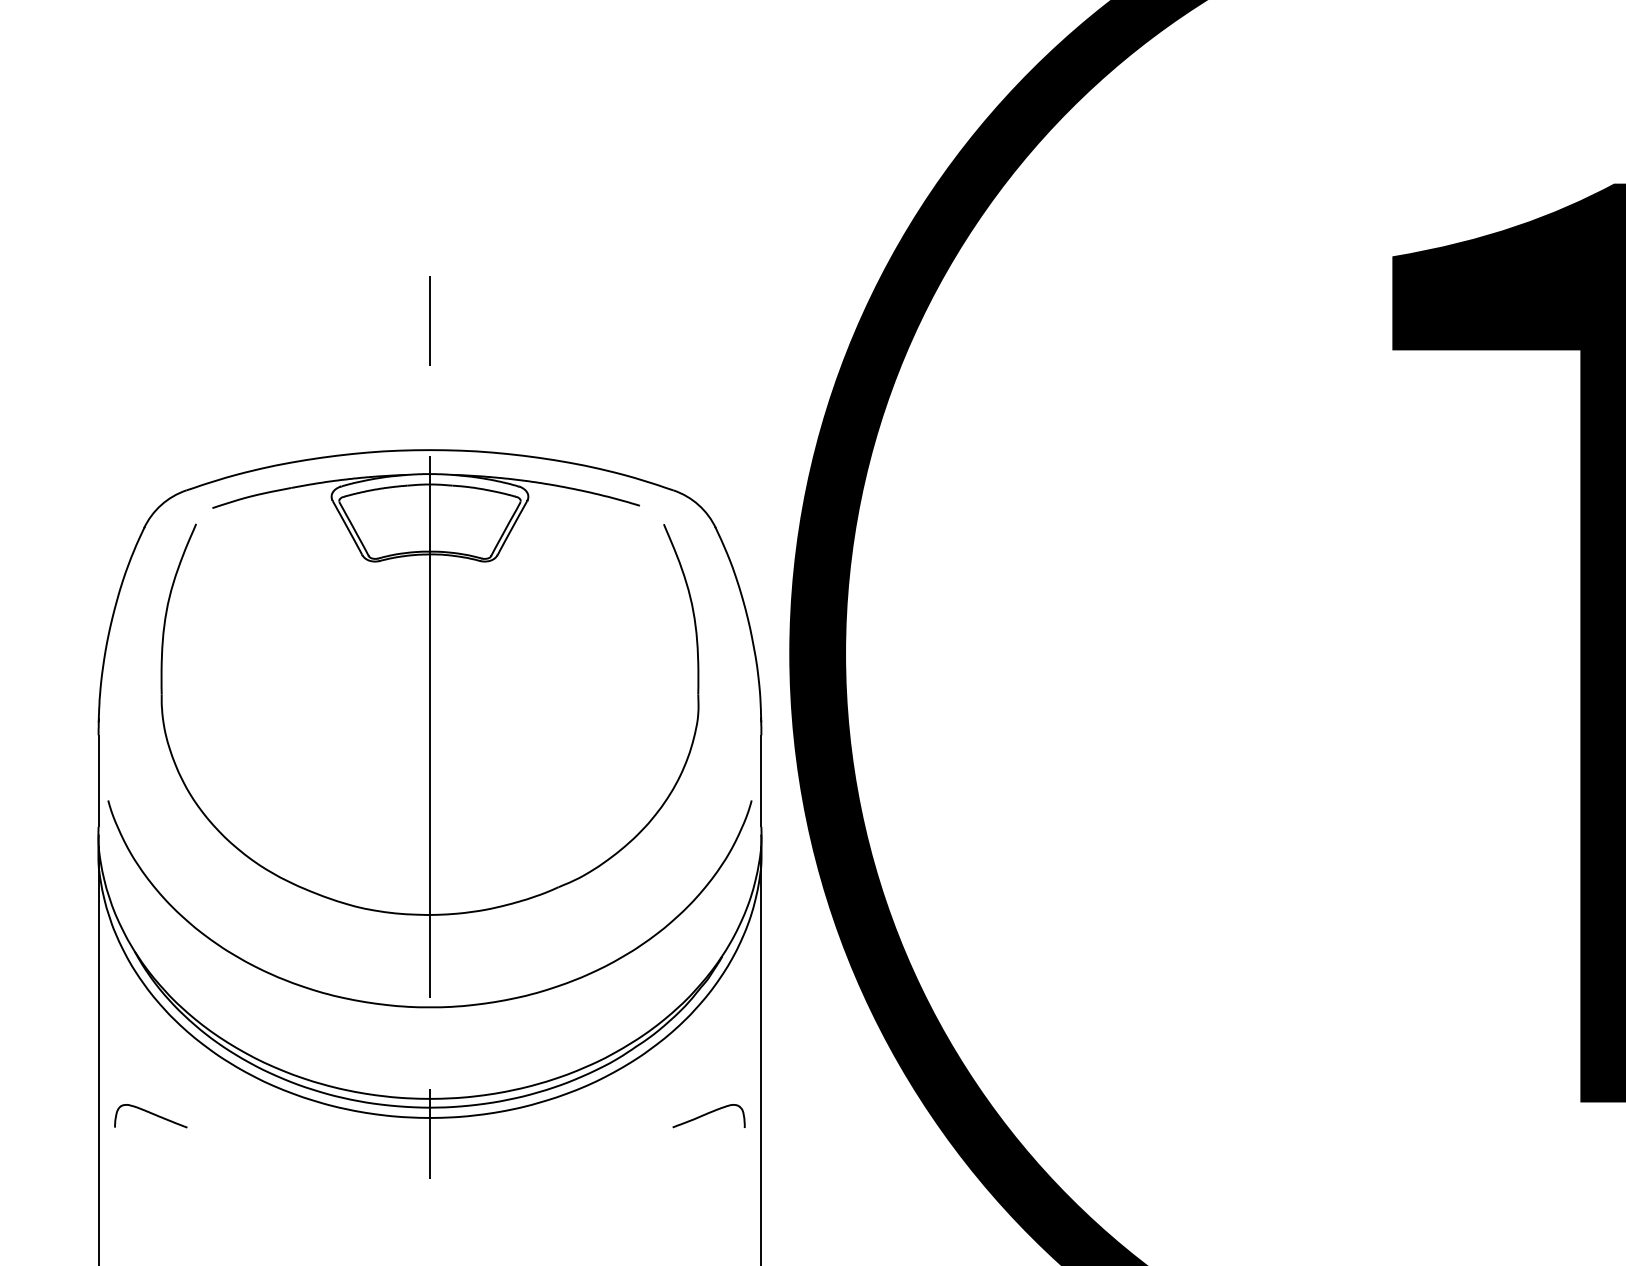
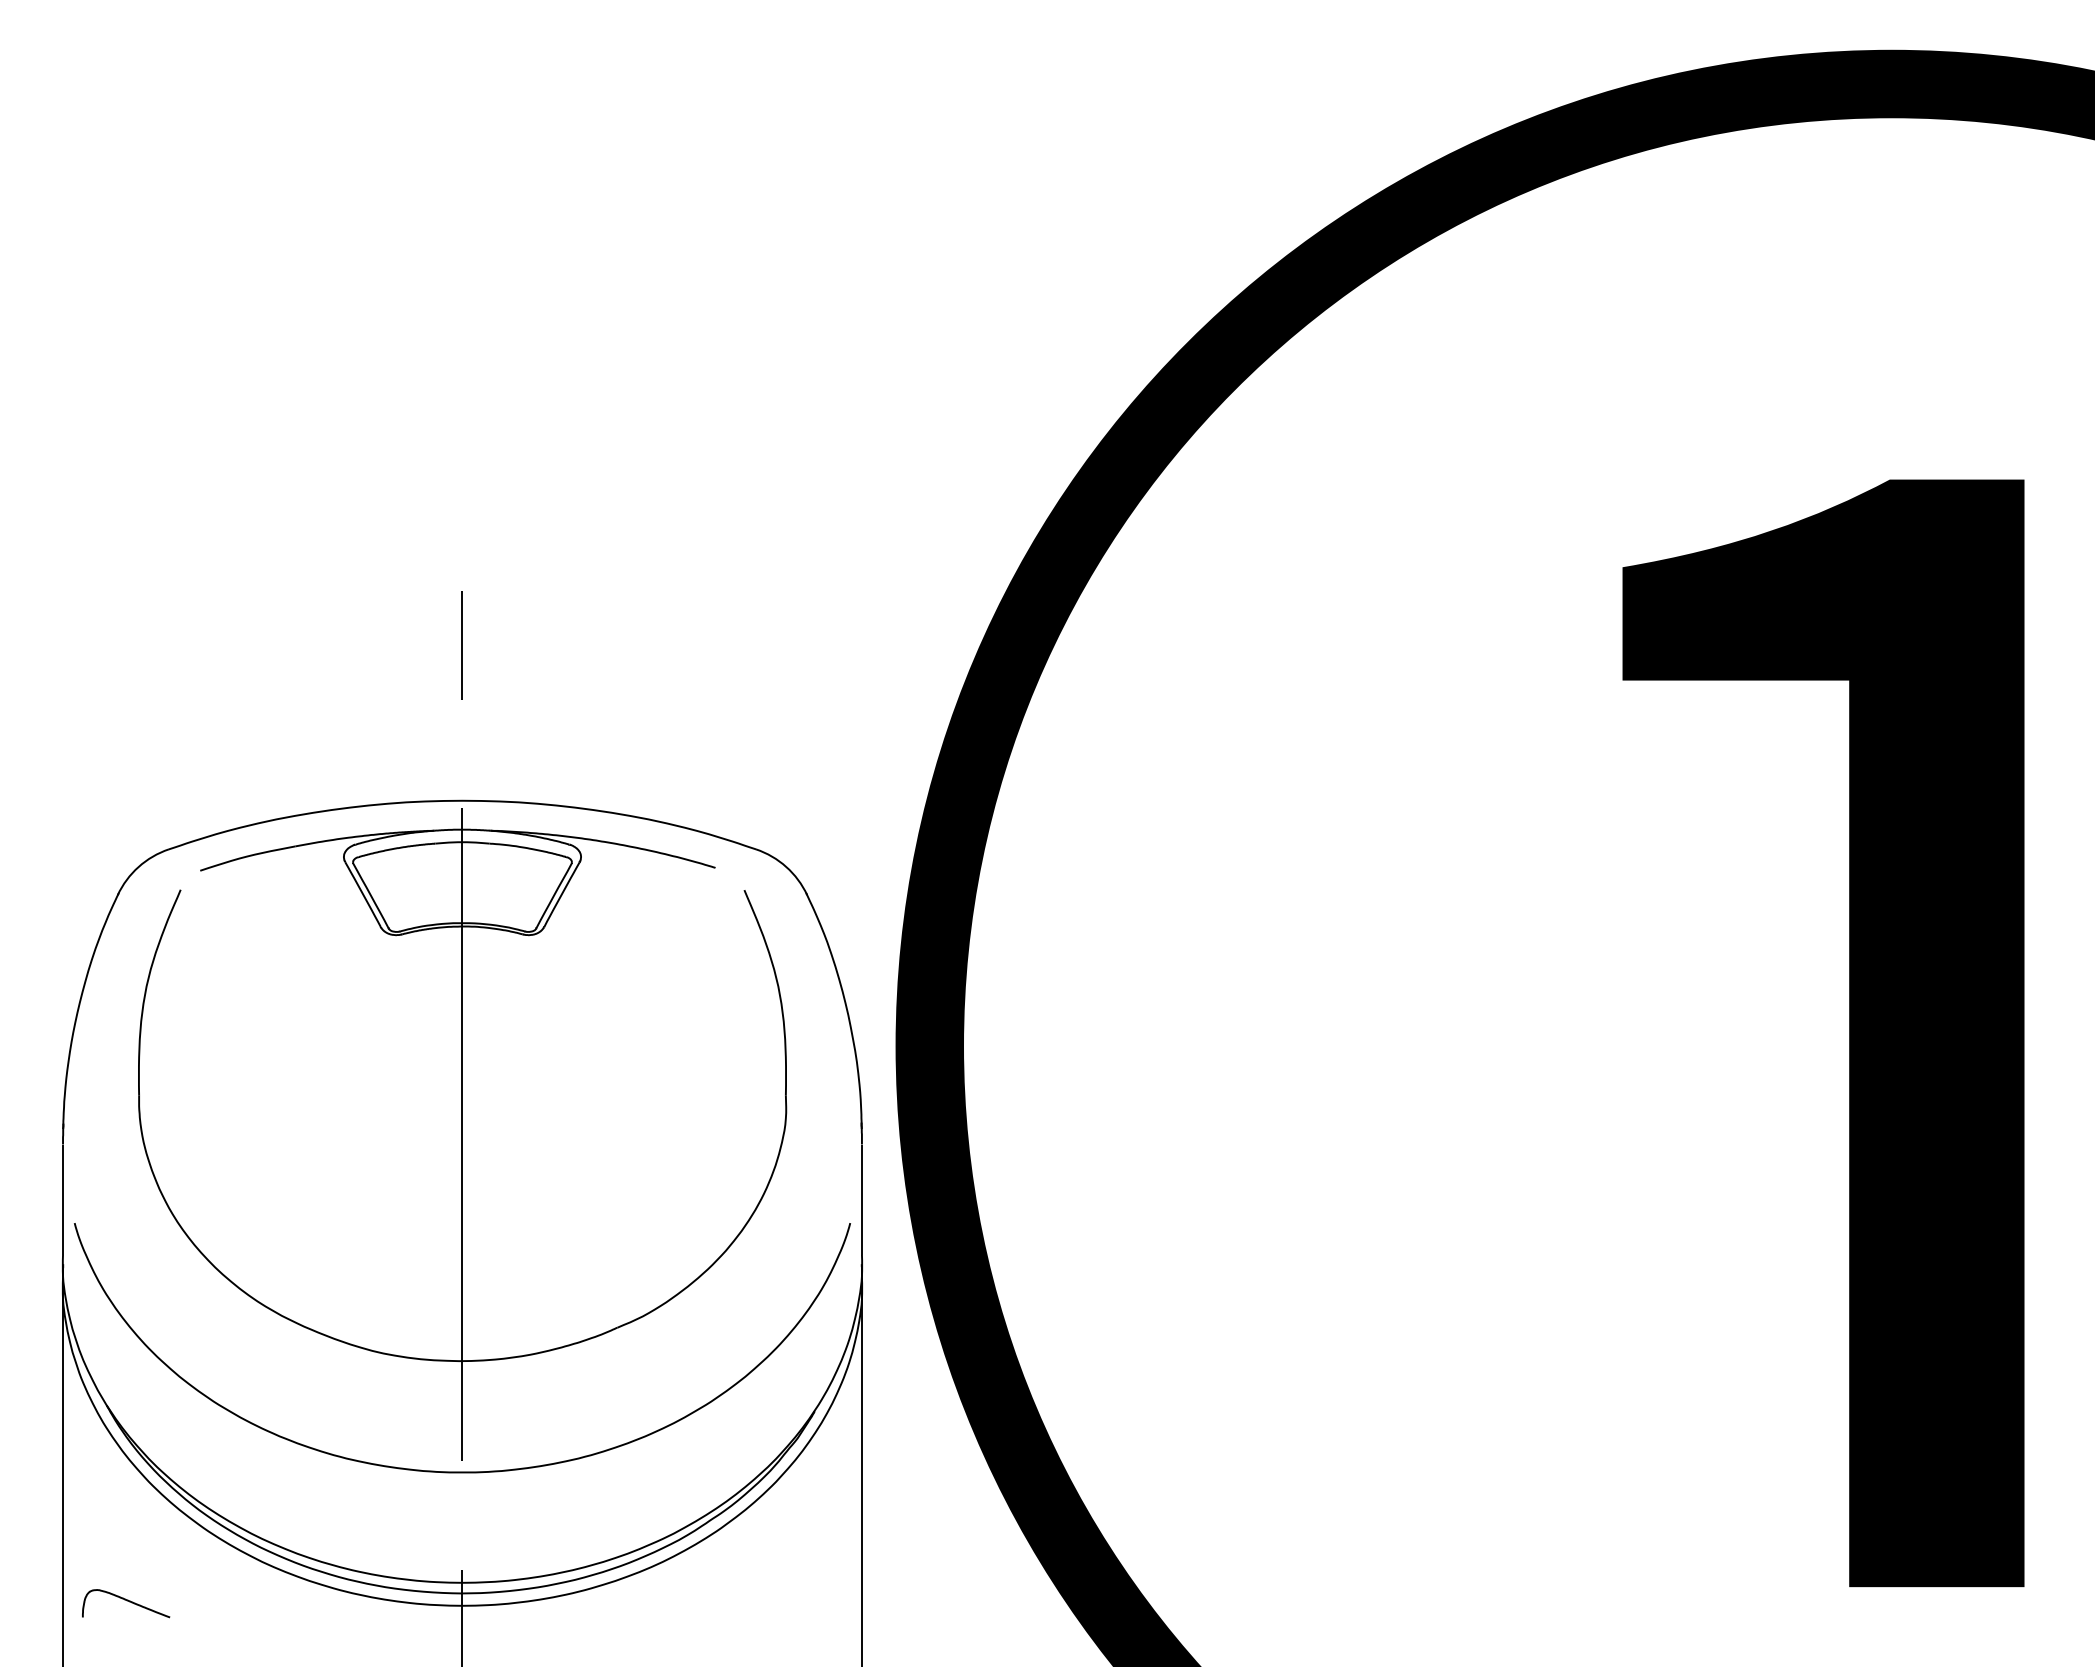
curve: (707, 1114) -> (797, 1601), removed

